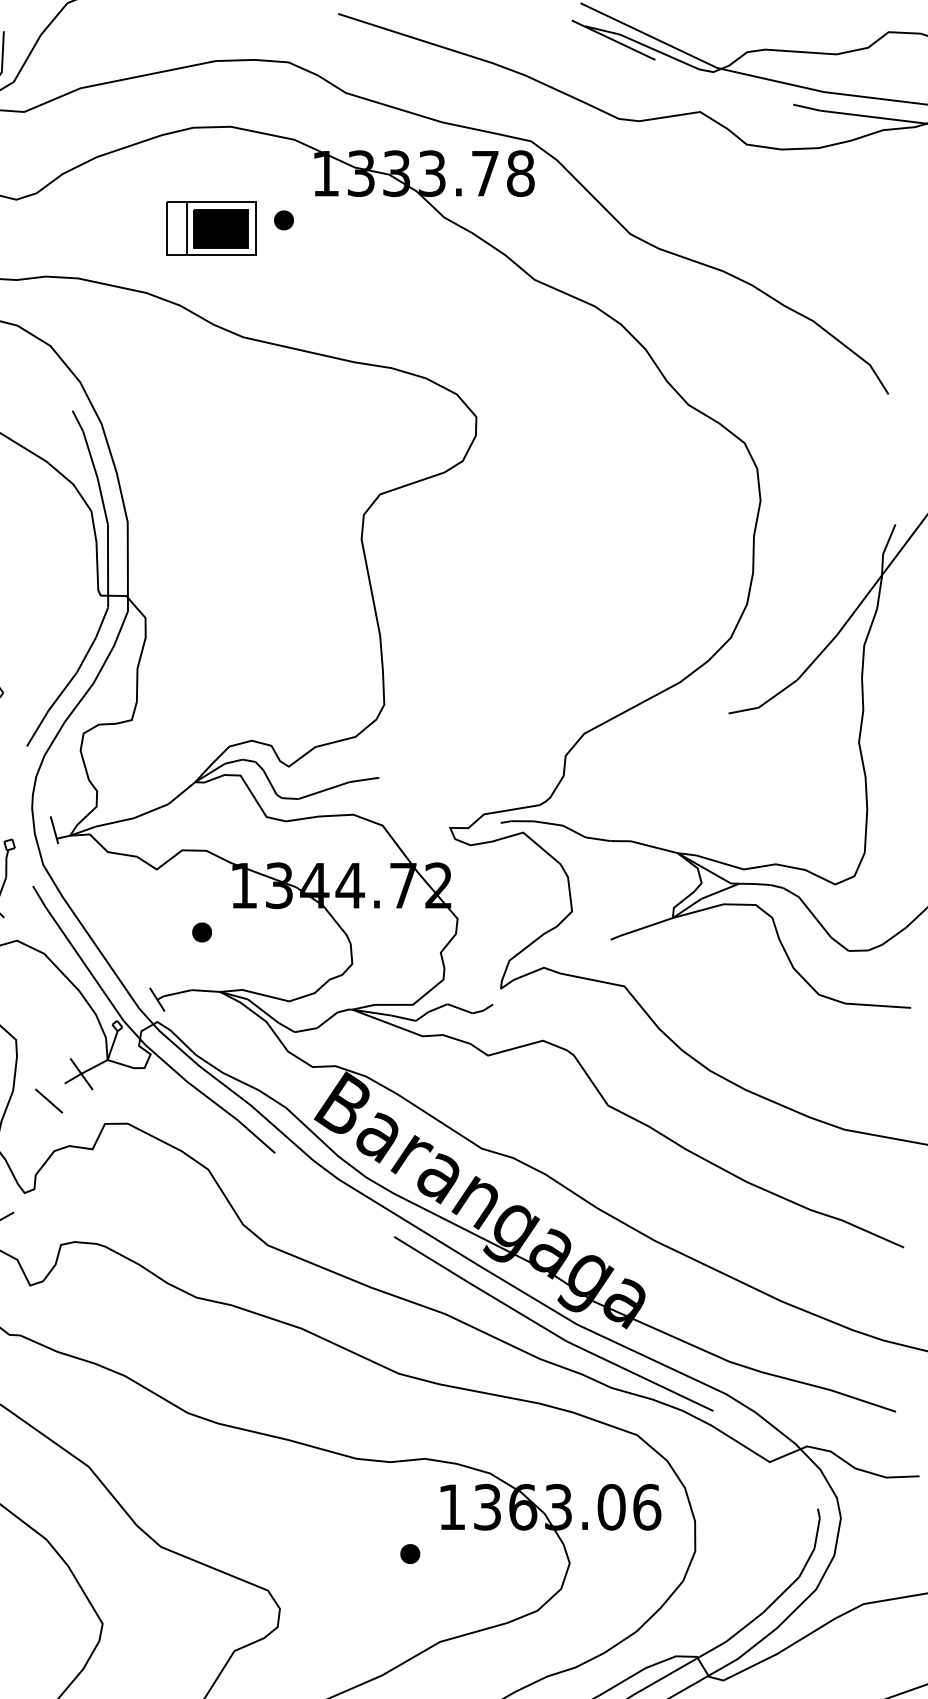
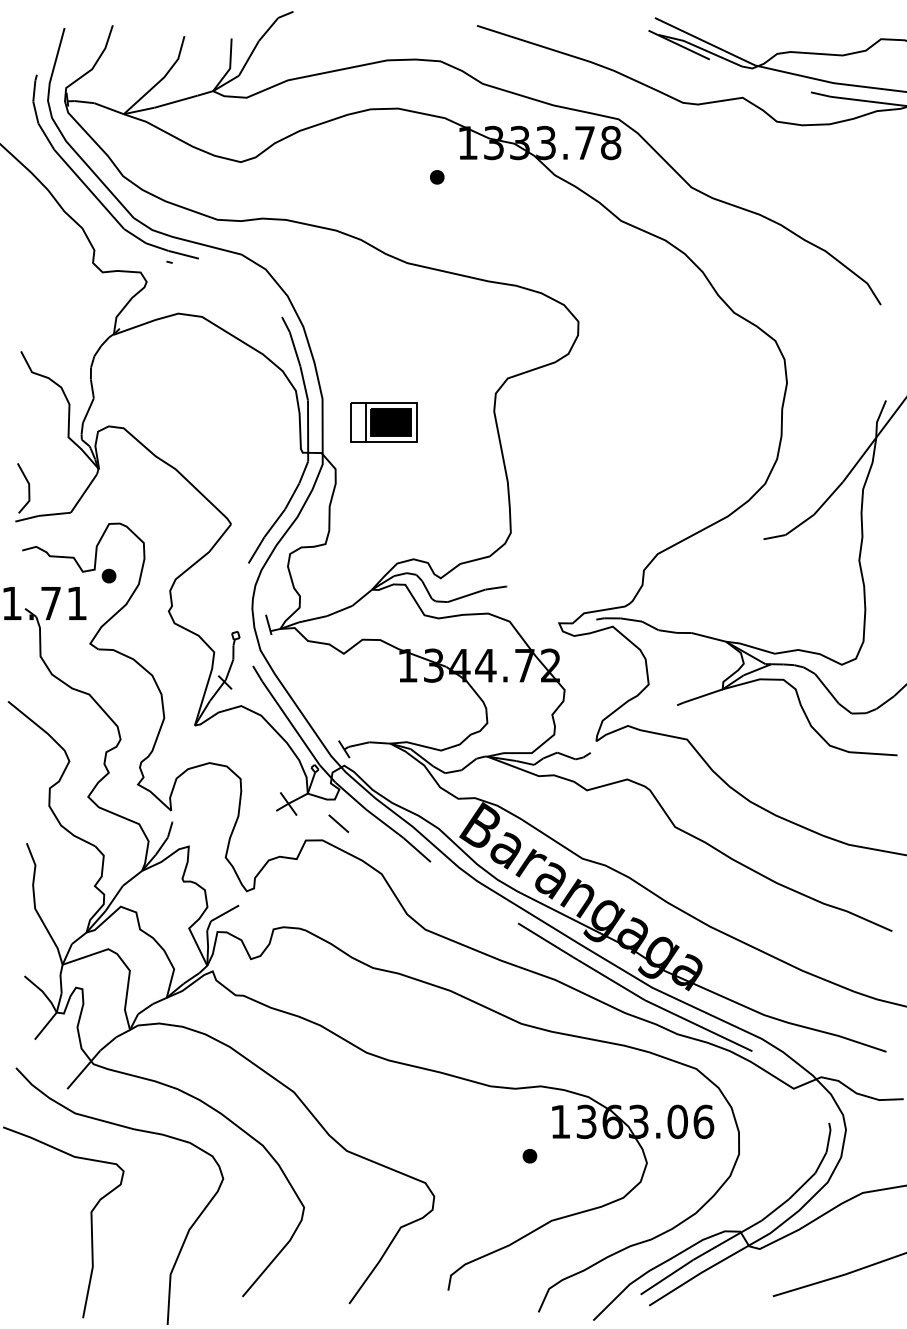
part: (210, 228) -> (383, 422), moved
part: (201, 931) -> (376, 699), removed
line: (48, 1100) -> (338, 823), moved

